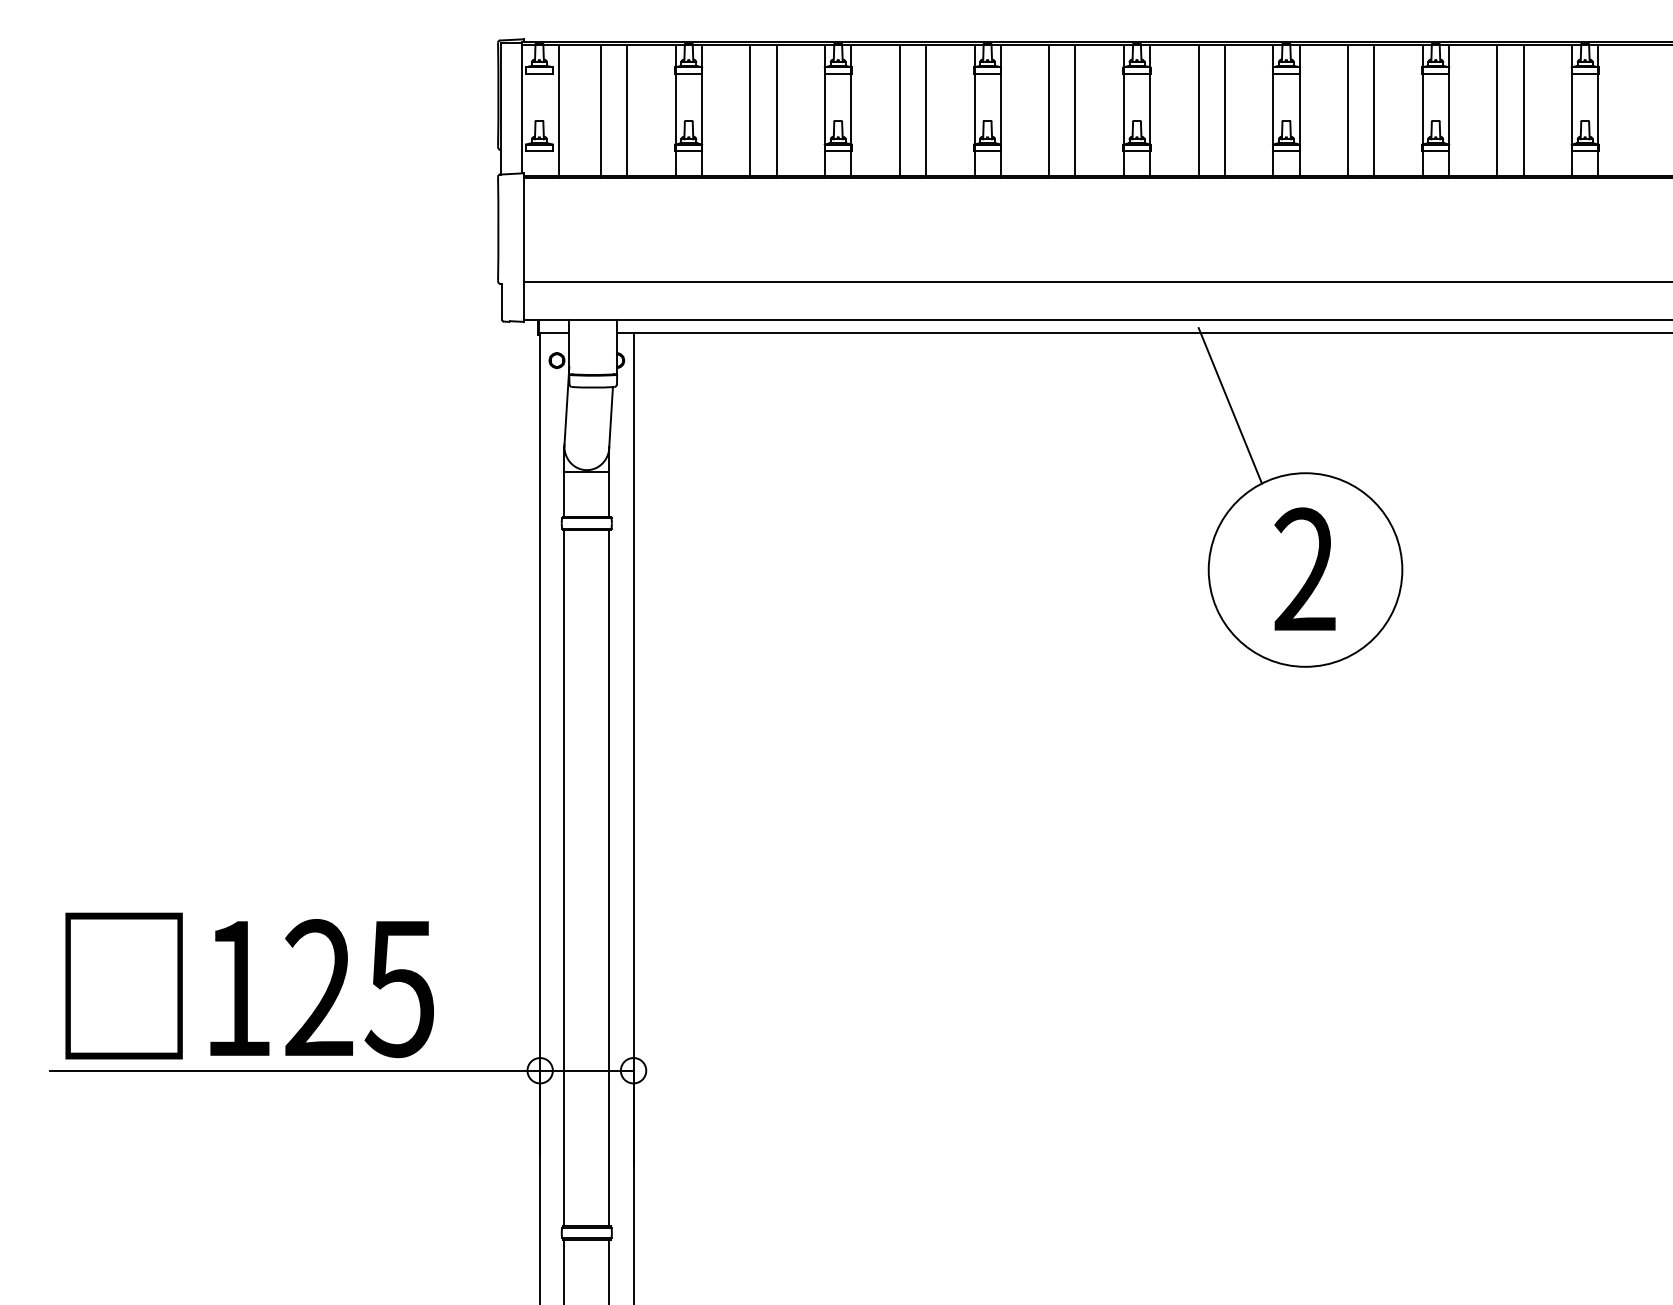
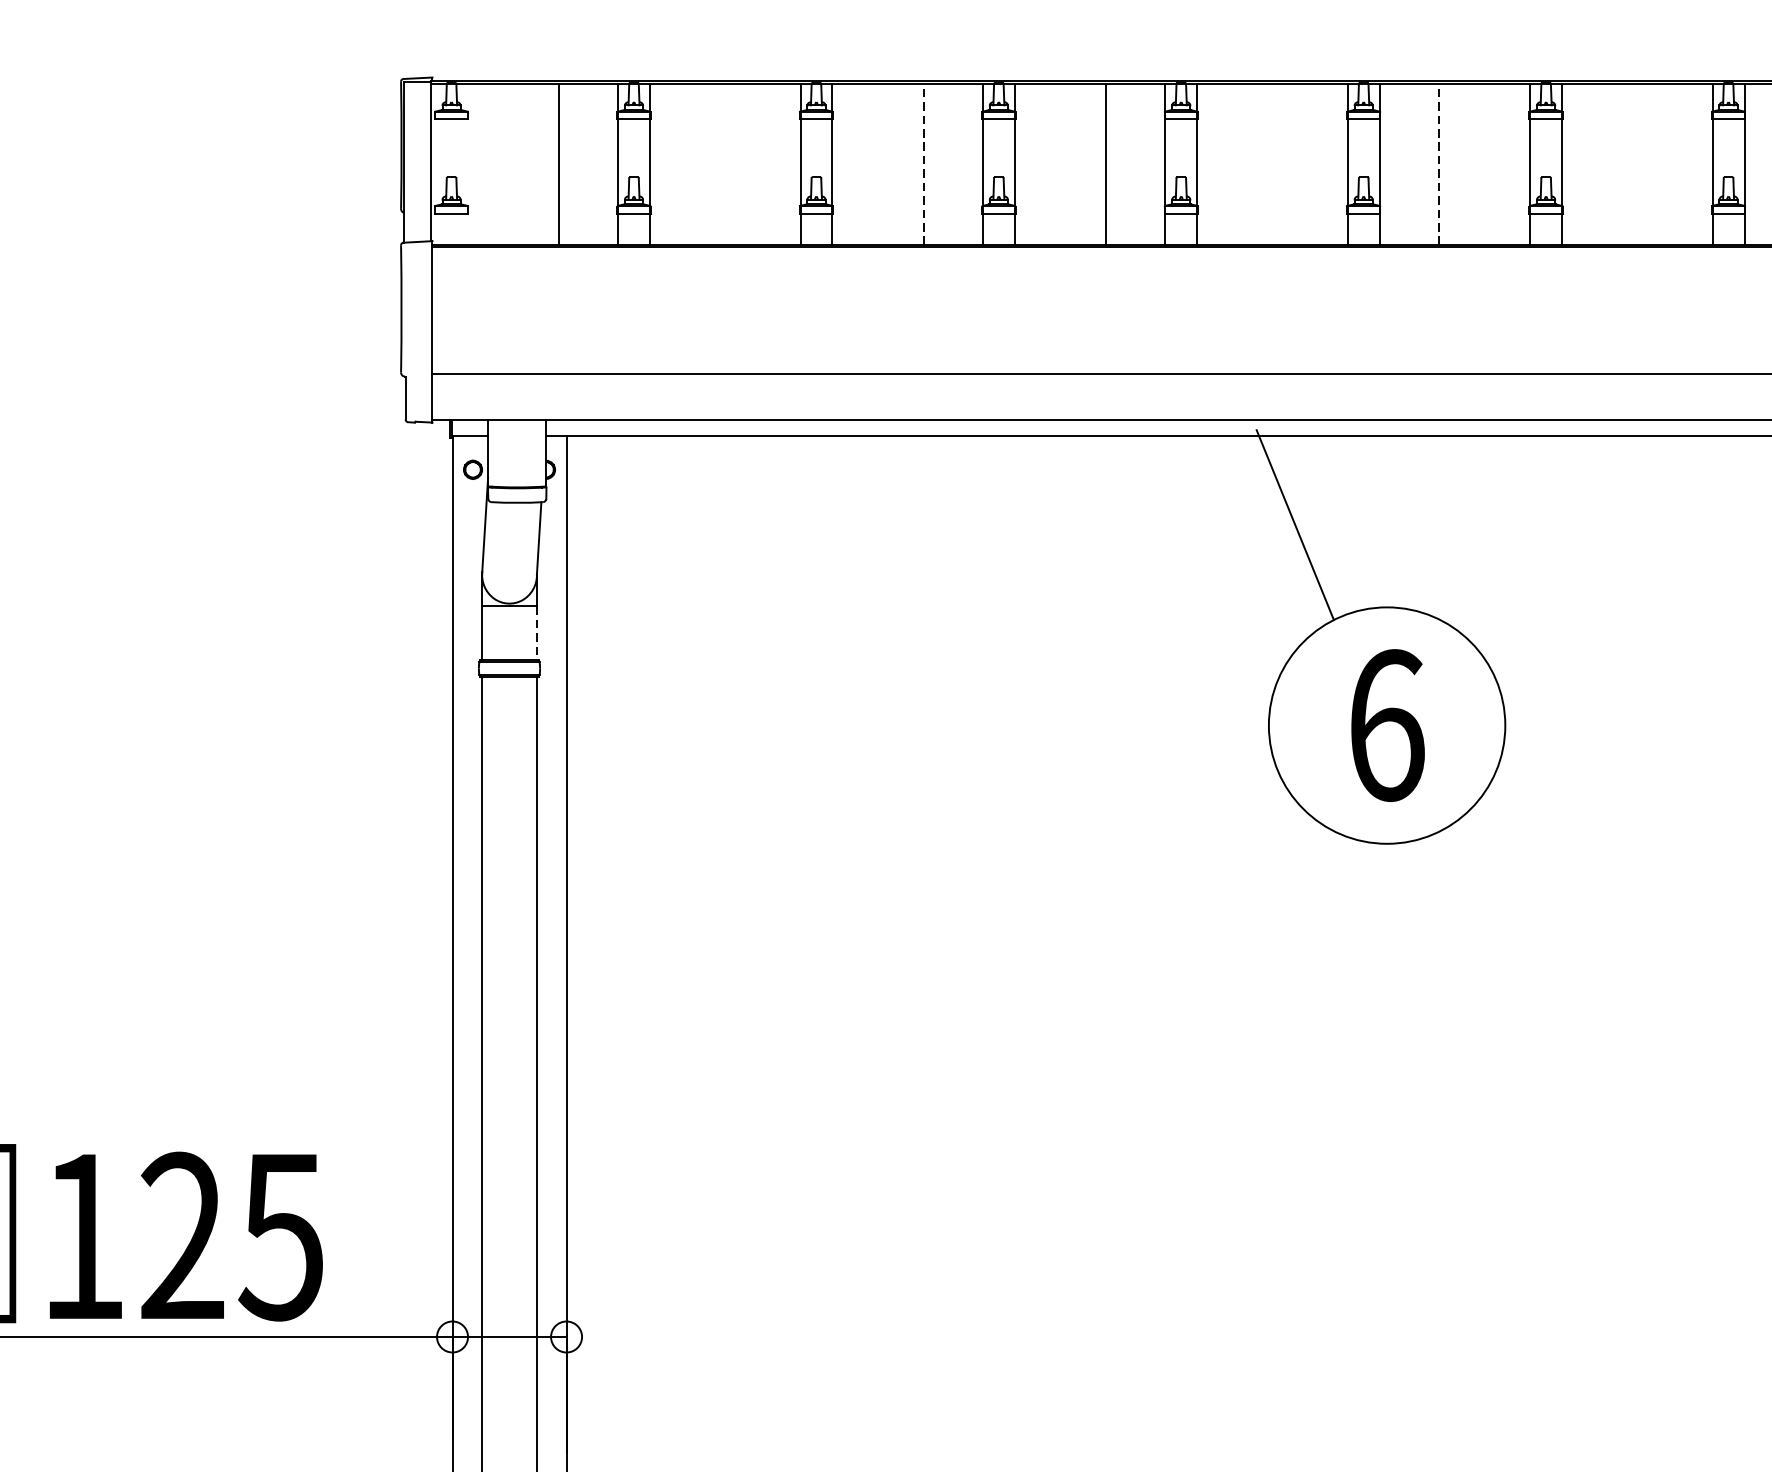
line: (559, 110) -> (476, 164), removed
line: (601, 110) -> (527, 164), removed
line: (750, 110) -> (709, 164), removed
line: (776, 110) -> (741, 164), removed
line: (899, 110) -> (891, 164), removed
line: (926, 110) -> (924, 164), solid -> dashed
line: (1049, 110) -> (1074, 164), removed
line: (1198, 110) -> (1256, 164), removed
line: (1224, 110) -> (1288, 164), removed
line: (1348, 110) -> (1439, 164), solid -> dashed
line: (1374, 110) -> (1471, 164), removed
line: (1497, 110) -> (1621, 164), removed
line: (1523, 110) -> (1653, 164), removed
line: (609, 495) -> (537, 634), solid -> dashed
text: (1305, 569) -> (1387, 724), 2 -> 6

